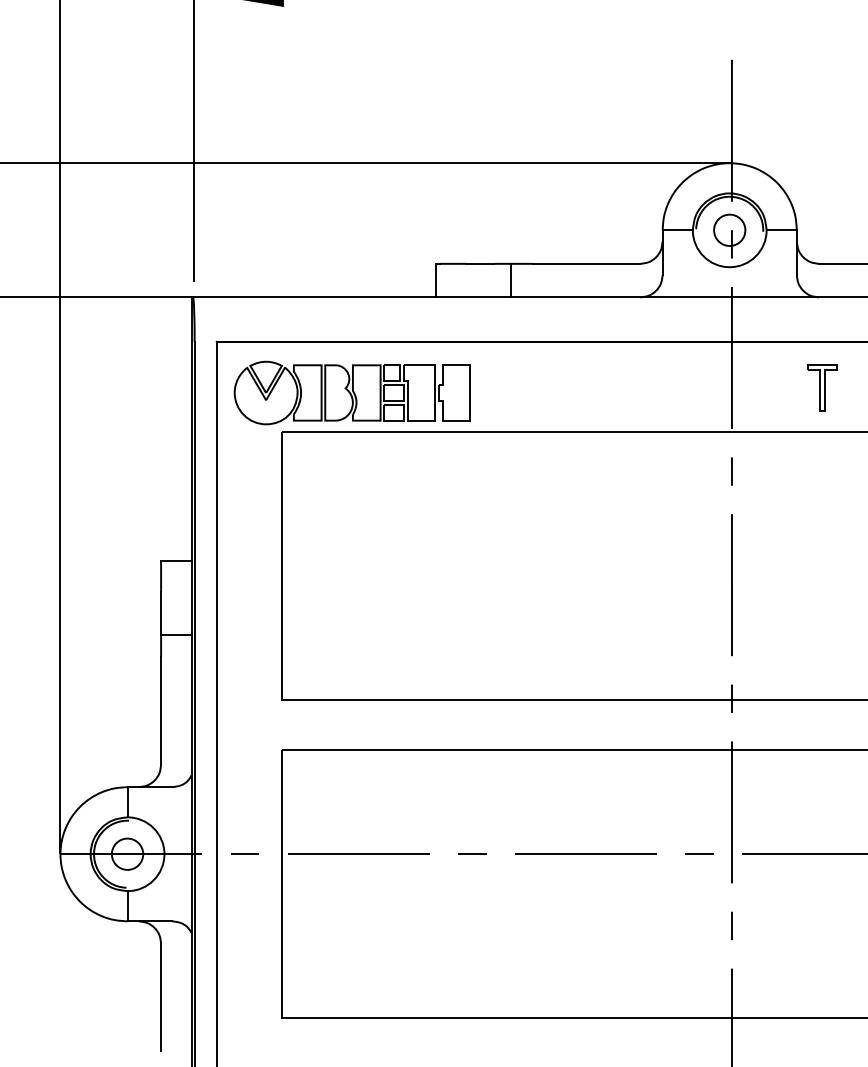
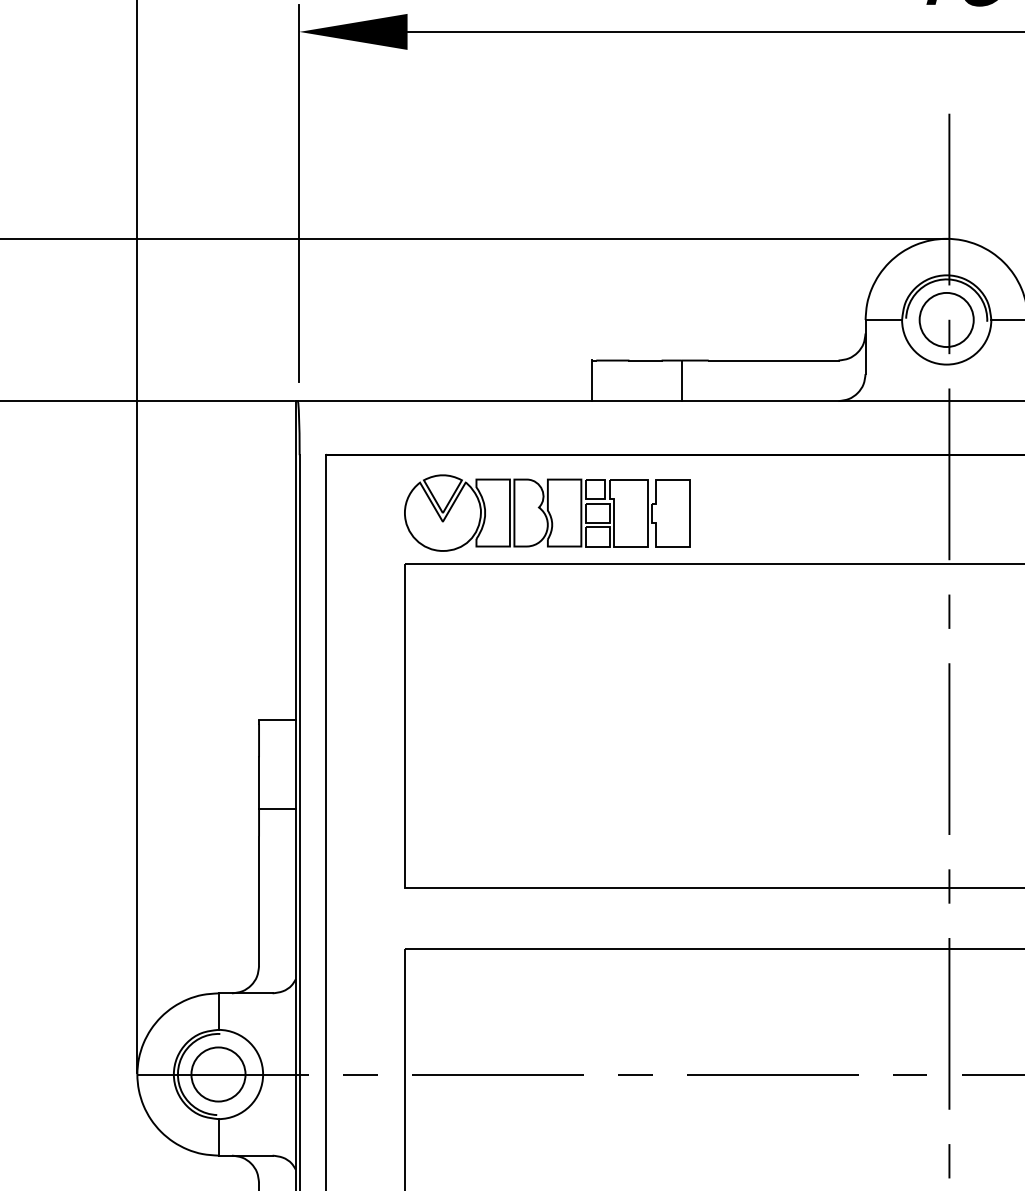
circle: (729, 229) -> (946, 318), size x1.43
part: (351, 392) -> (546, 512), moved
circle: (127, 853) -> (218, 1073), size x1.43

